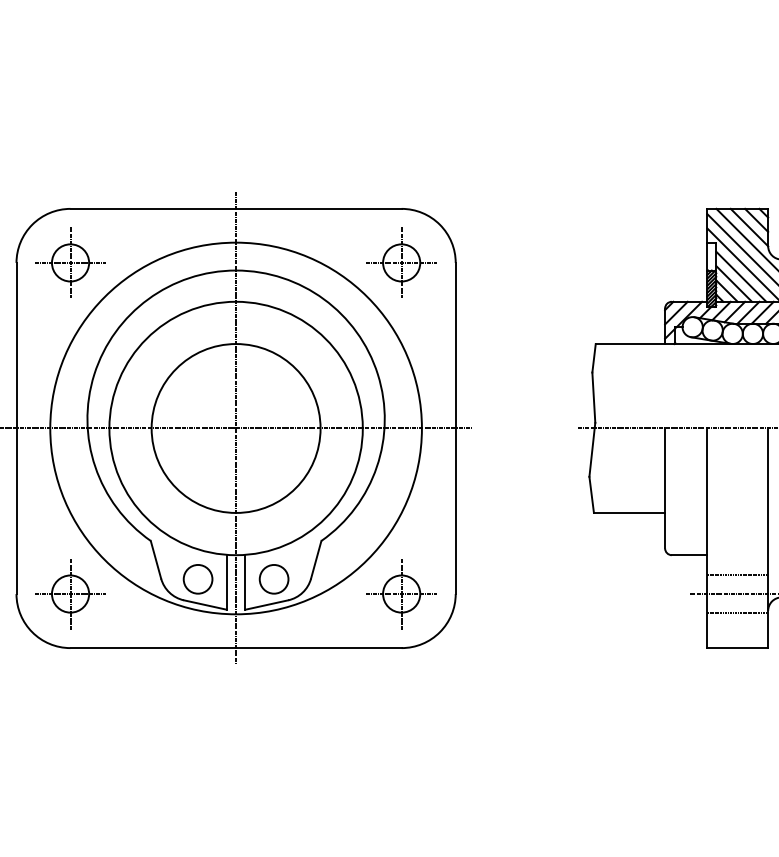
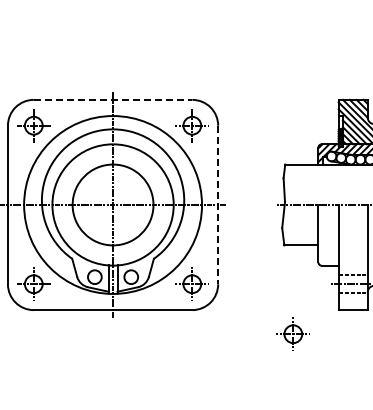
line: (237, 208) -> (113, 99), solid -> dashed
line: (456, 429) -> (218, 205), solid -> dashed
part: (610, 696) -> (292, 333), added

